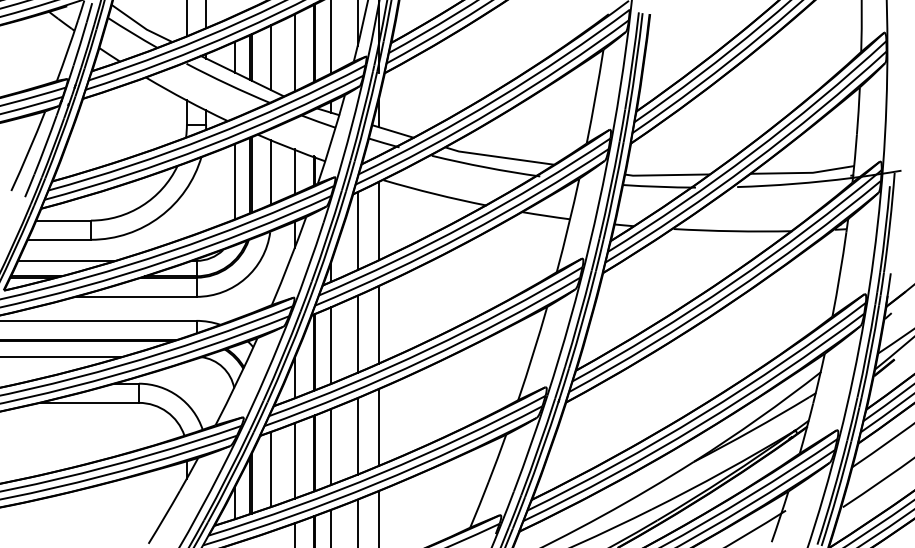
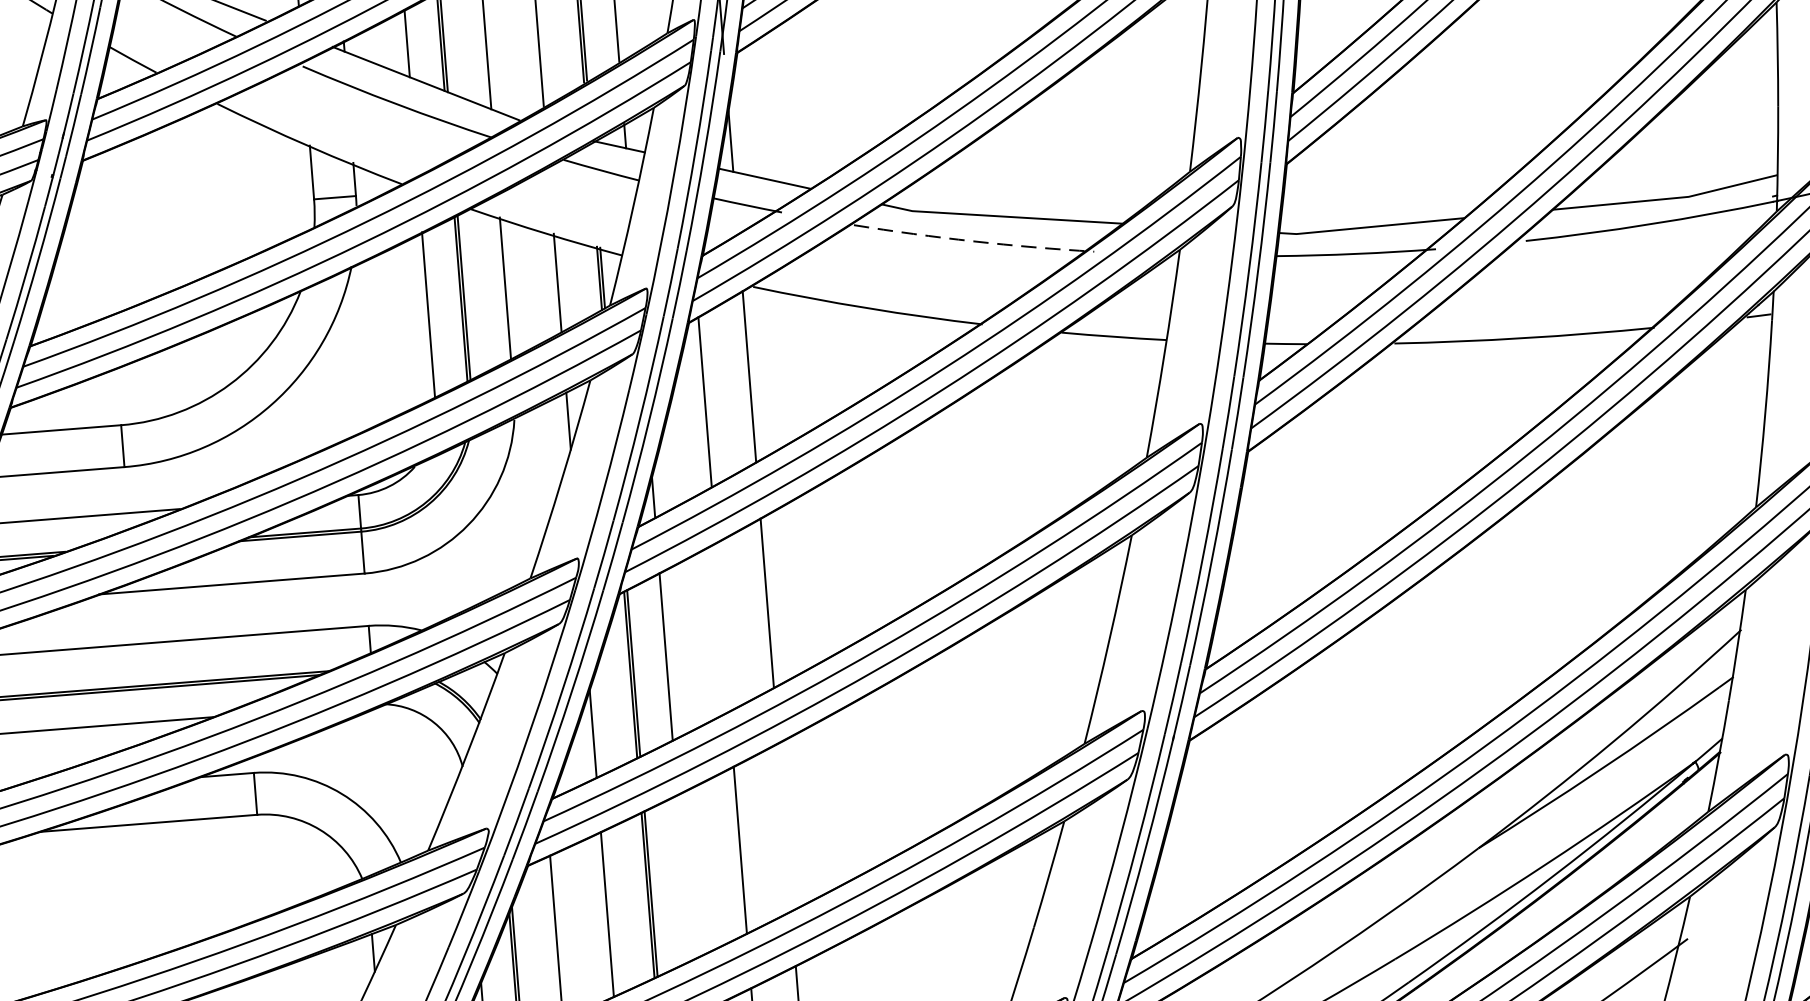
arc: (485, 167) -> (973, 241), solid -> dashed
line: (357, 333) -> (722, 625), removed
line: (378, 427) -> (784, 827), removed
line: (330, 447) -> (682, 879), removed

